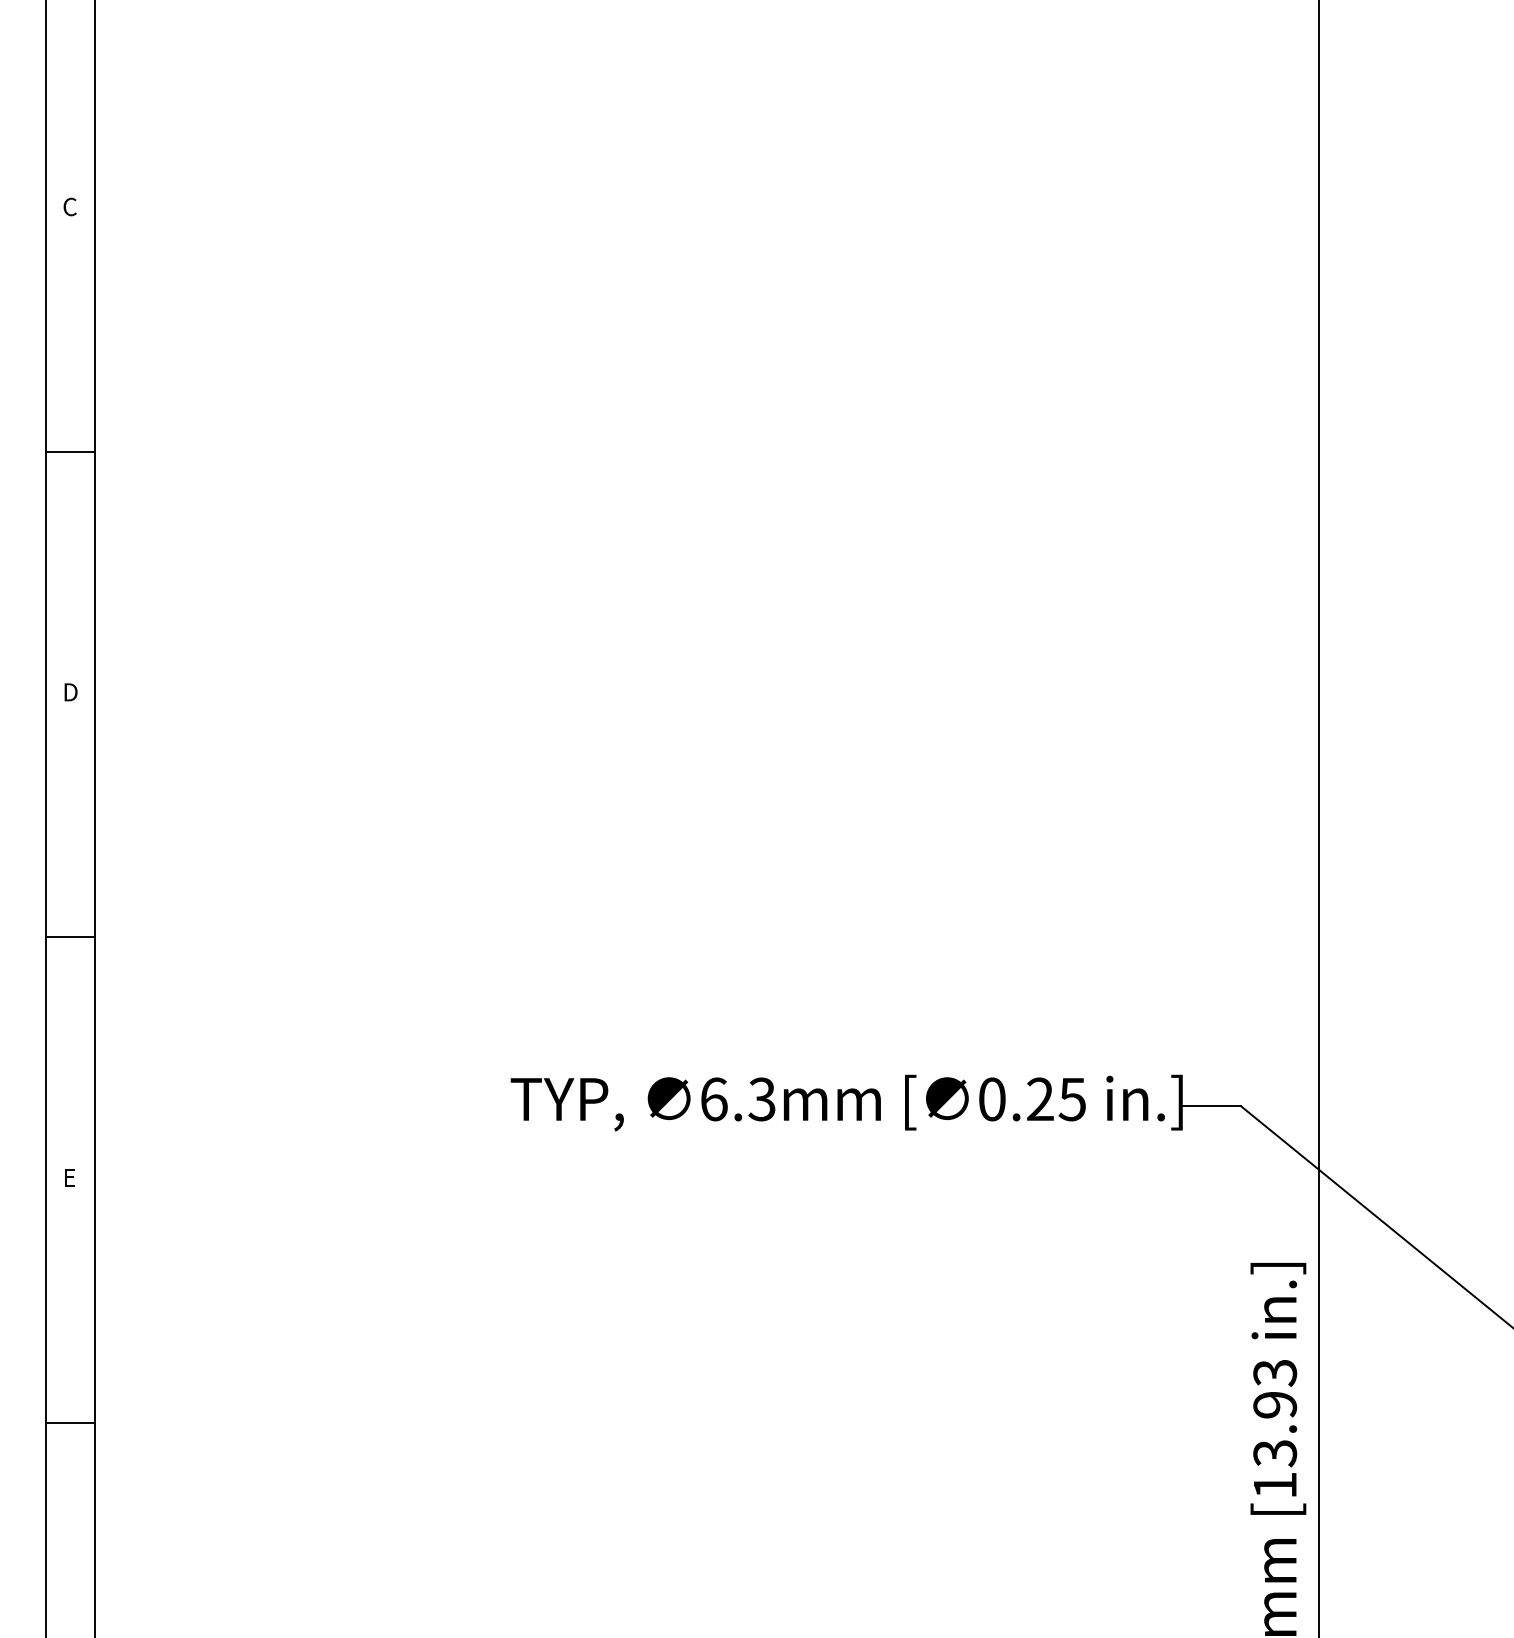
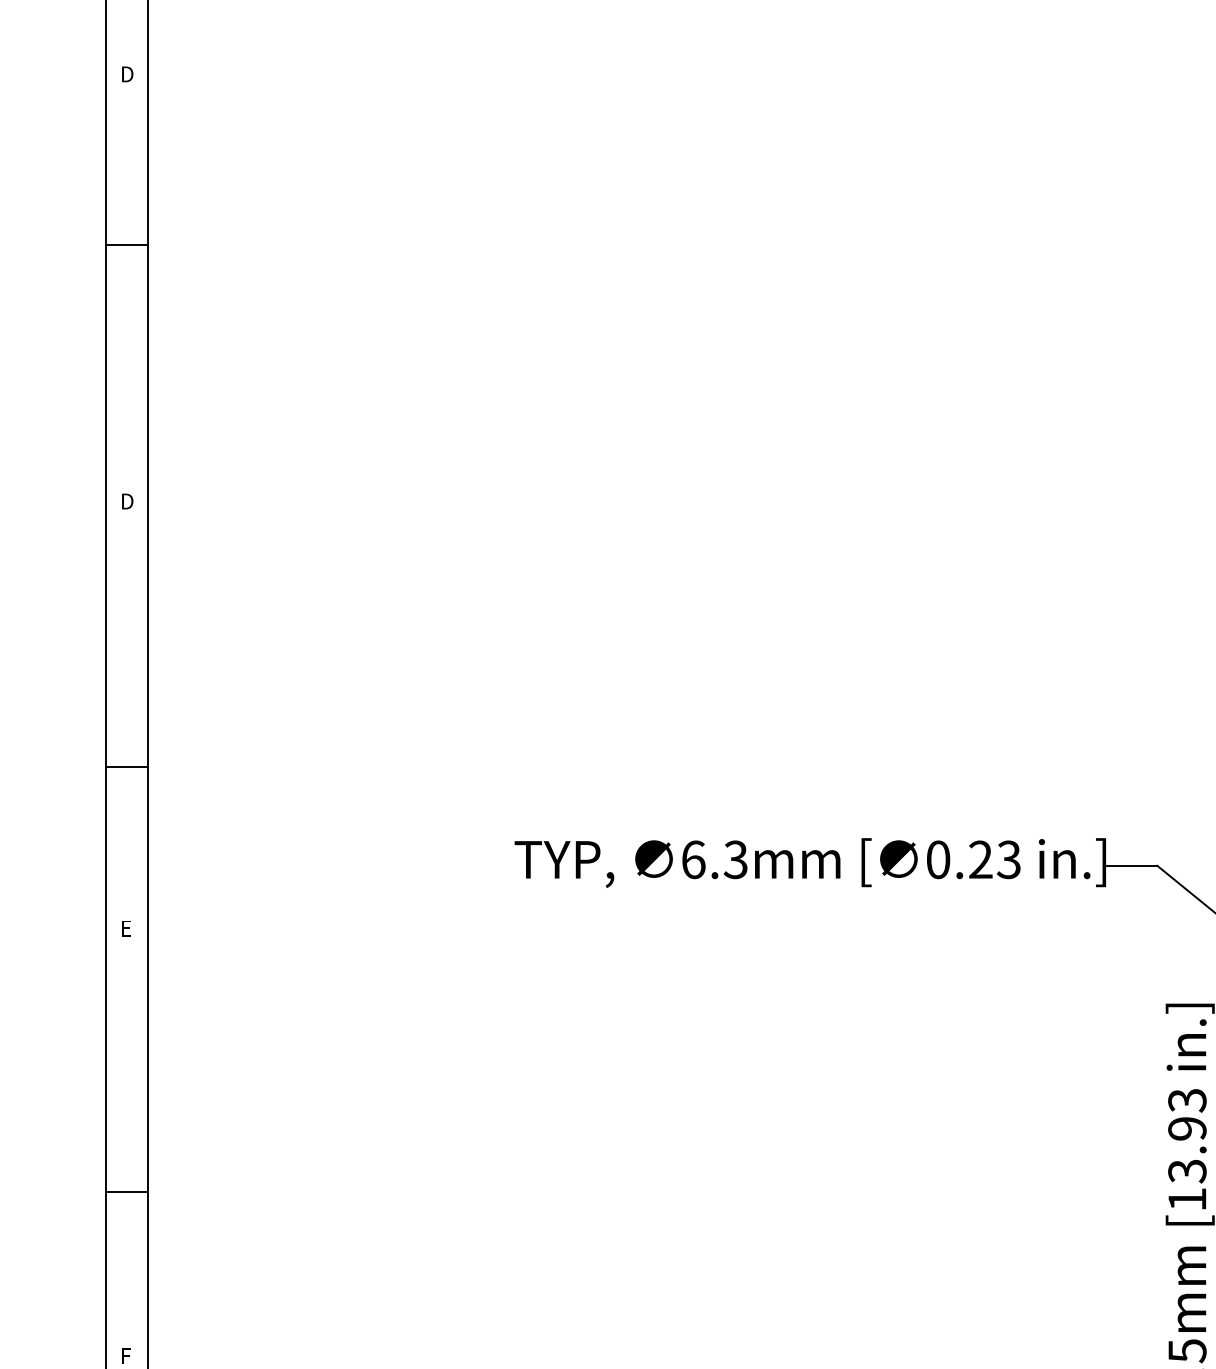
text: (70, 206) -> (127, 73), C -> D
line: (70, 452) -> (127, 245), moved
line: (70, 937) -> (127, 767), moved
text: (1072, 1098) -> (1009, 858), 0.25 -> 0.23
line: (70, 1422) -> (127, 1191), moved

